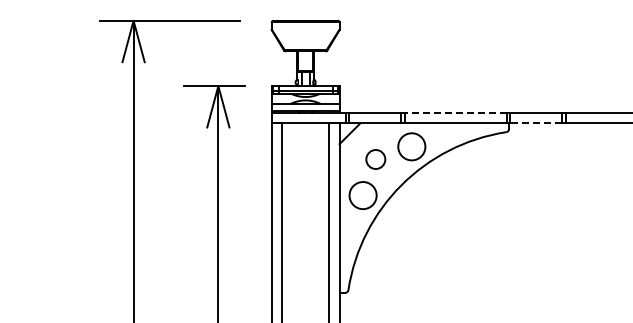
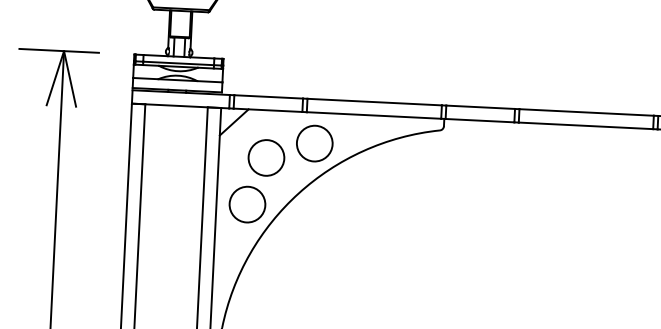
line: (455, 113) -> (374, 102), dashed -> solid
line: (535, 123) -> (479, 120), dashed -> solid
circle: (375, 159) -> (266, 157), size x1.43

